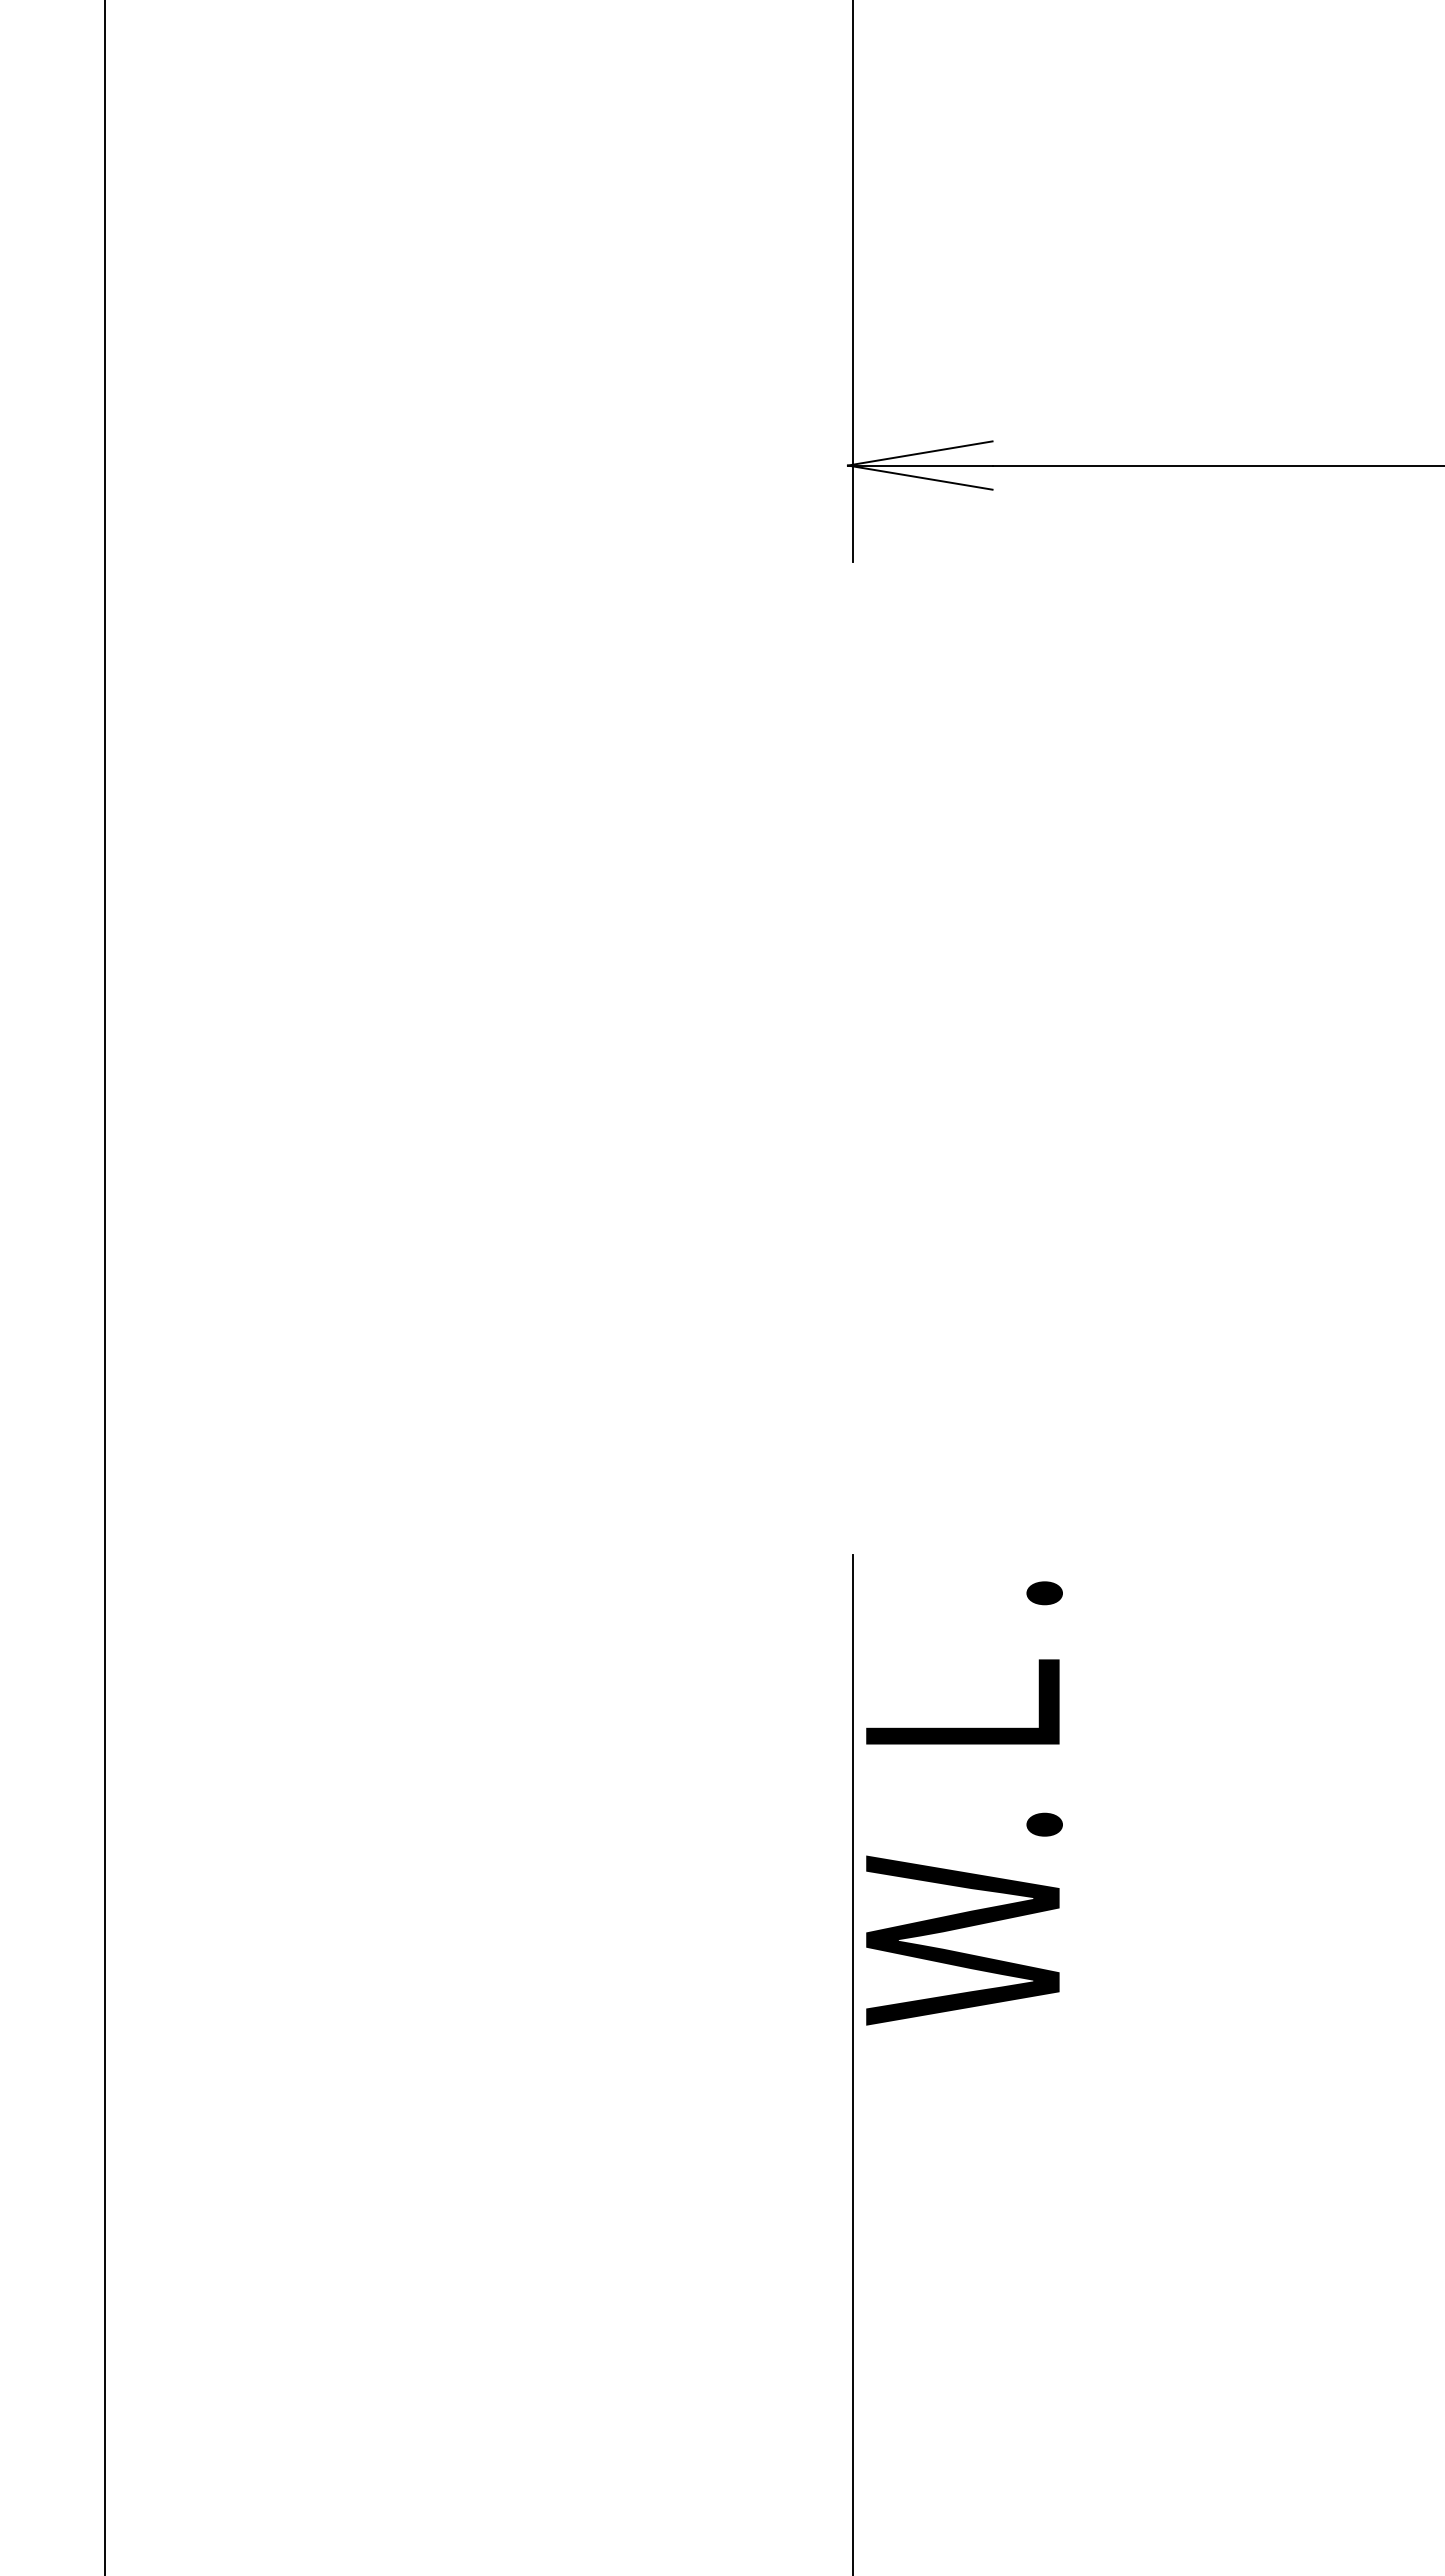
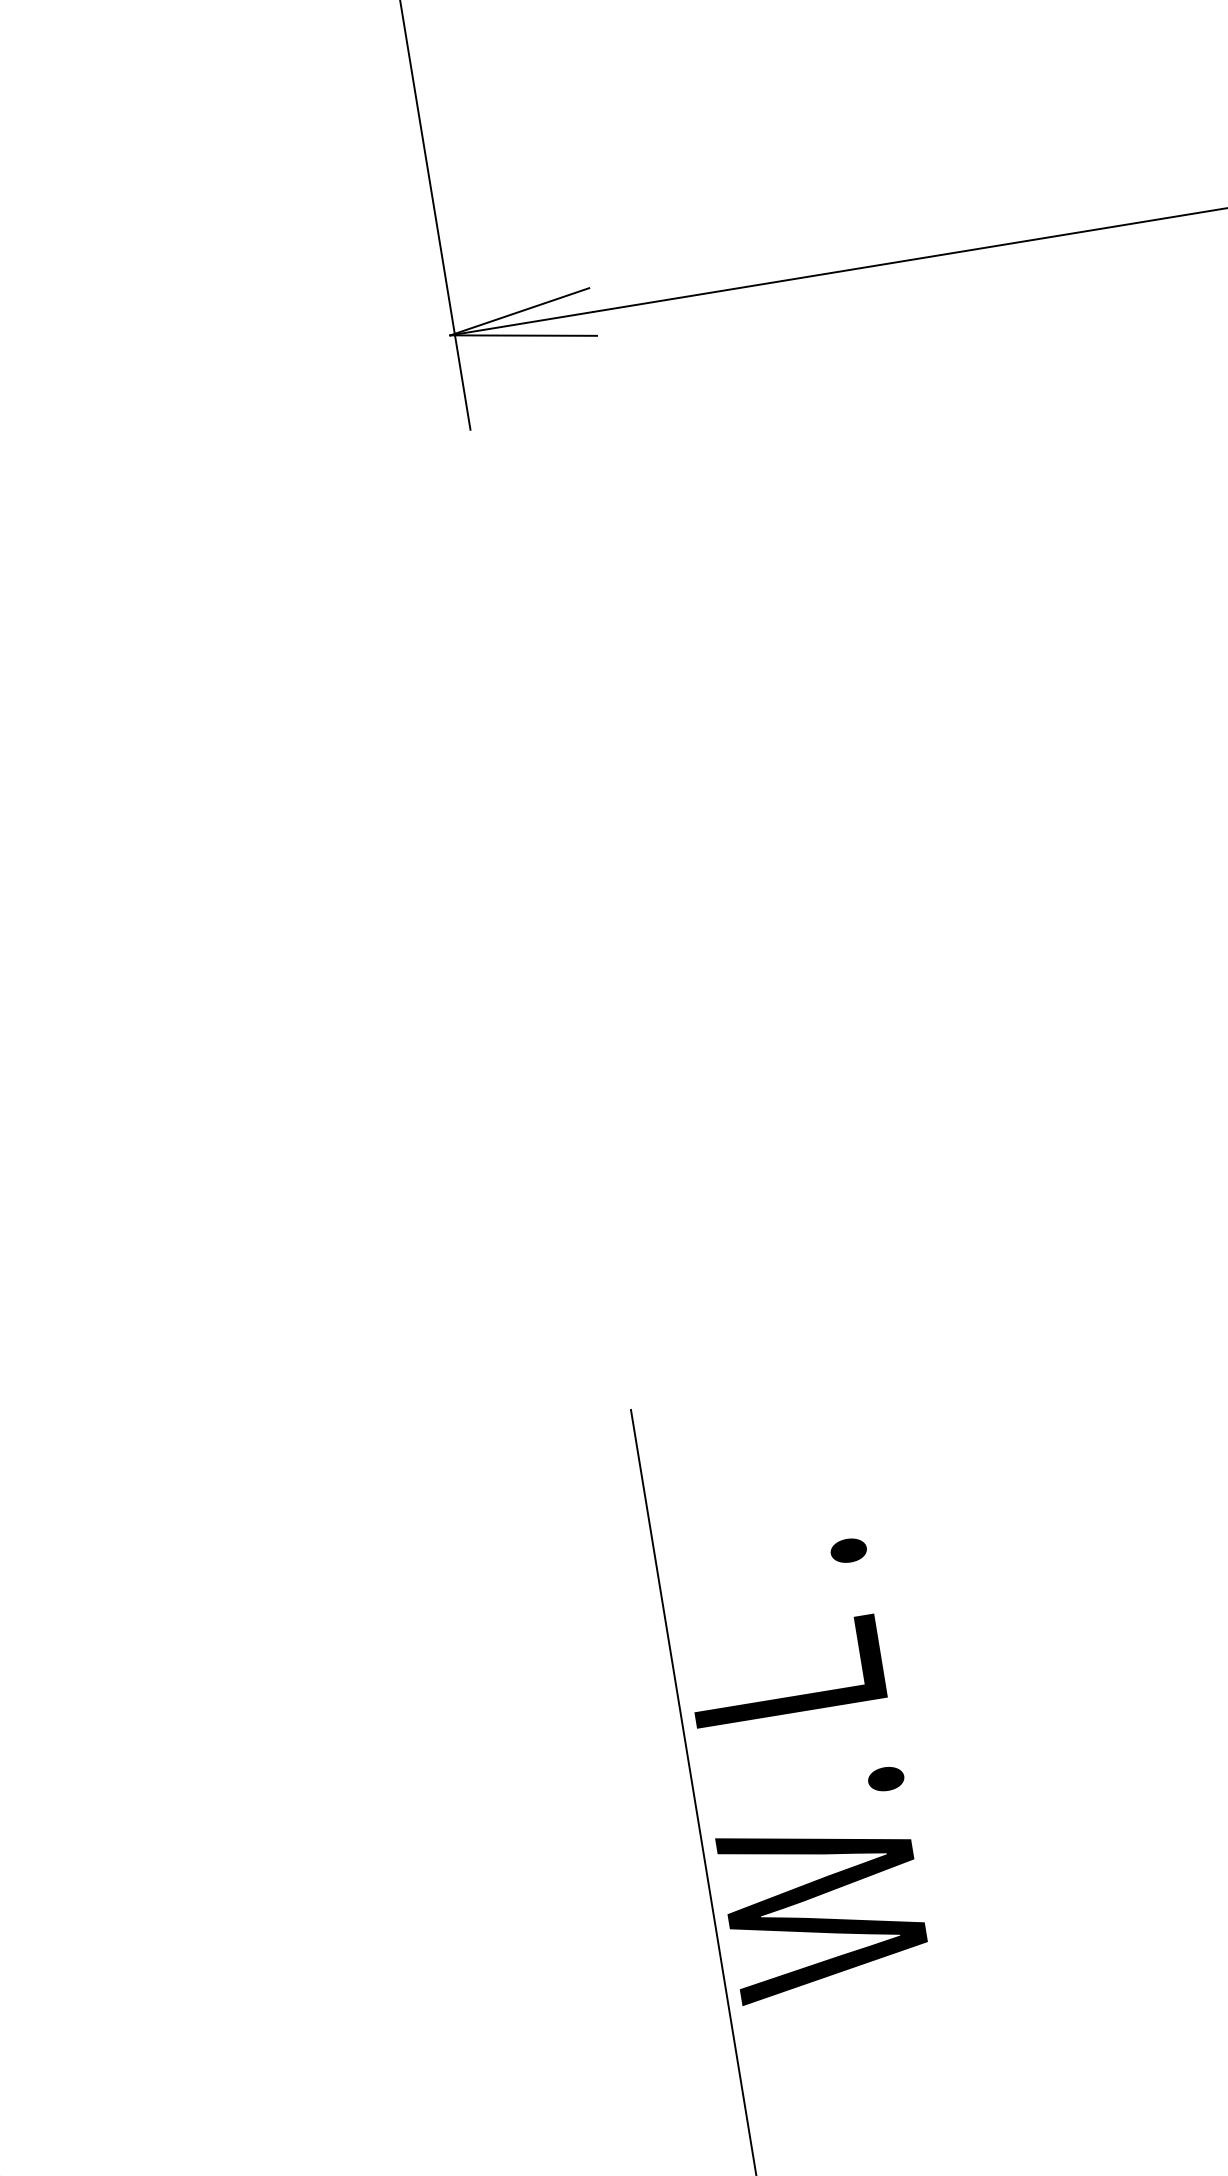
text: (964, 1803) -> (803, 1771), moved

